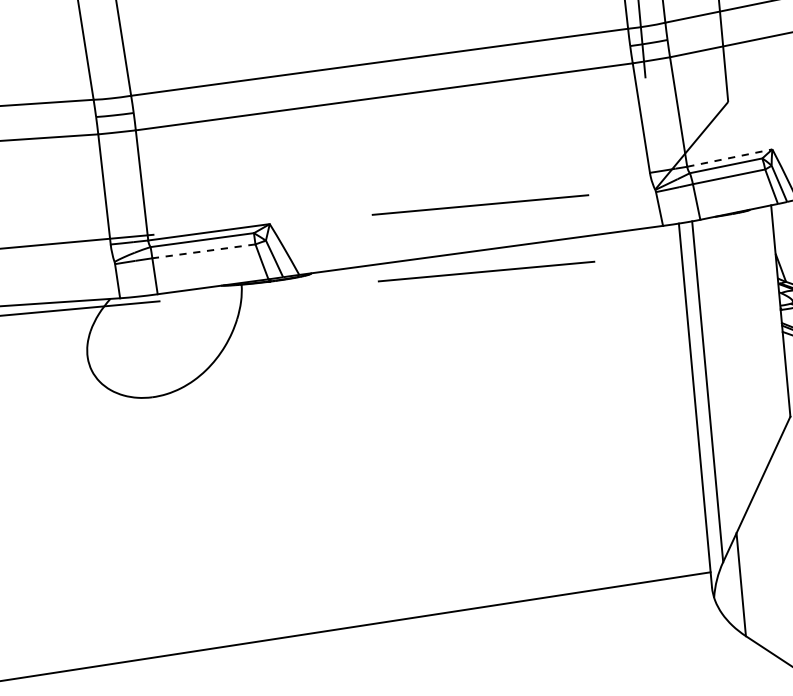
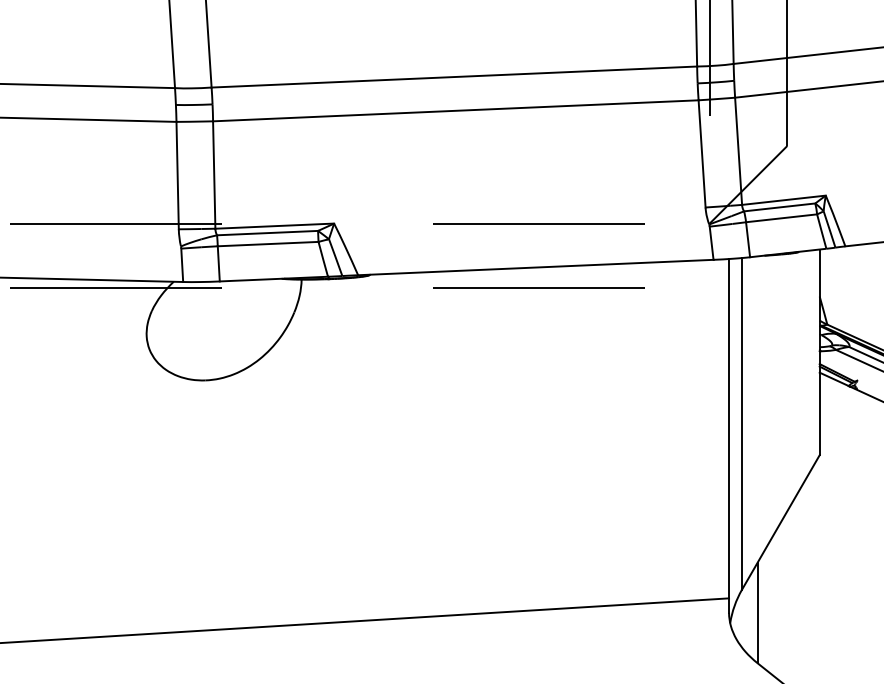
line: (730, 158) -> (784, 200), dashed -> solid
line: (203, 251) -> (267, 244), dashed -> solid

